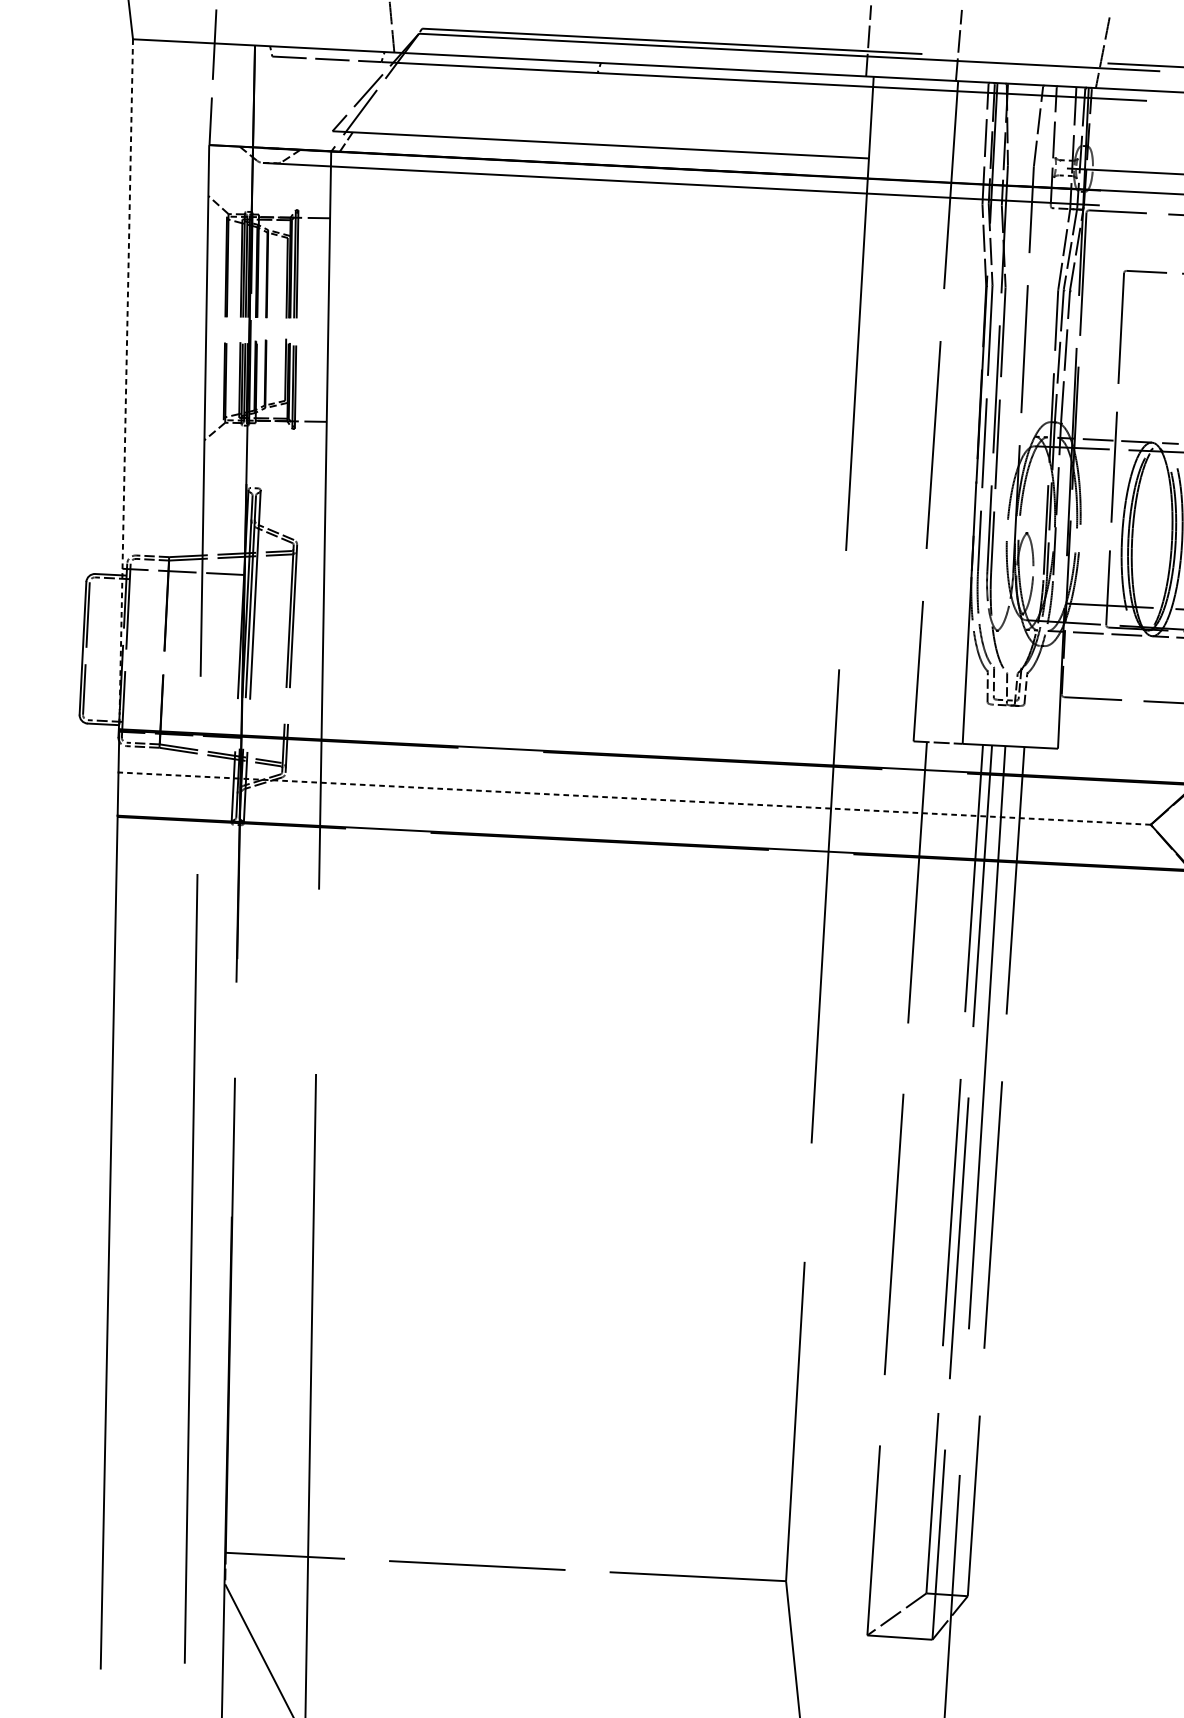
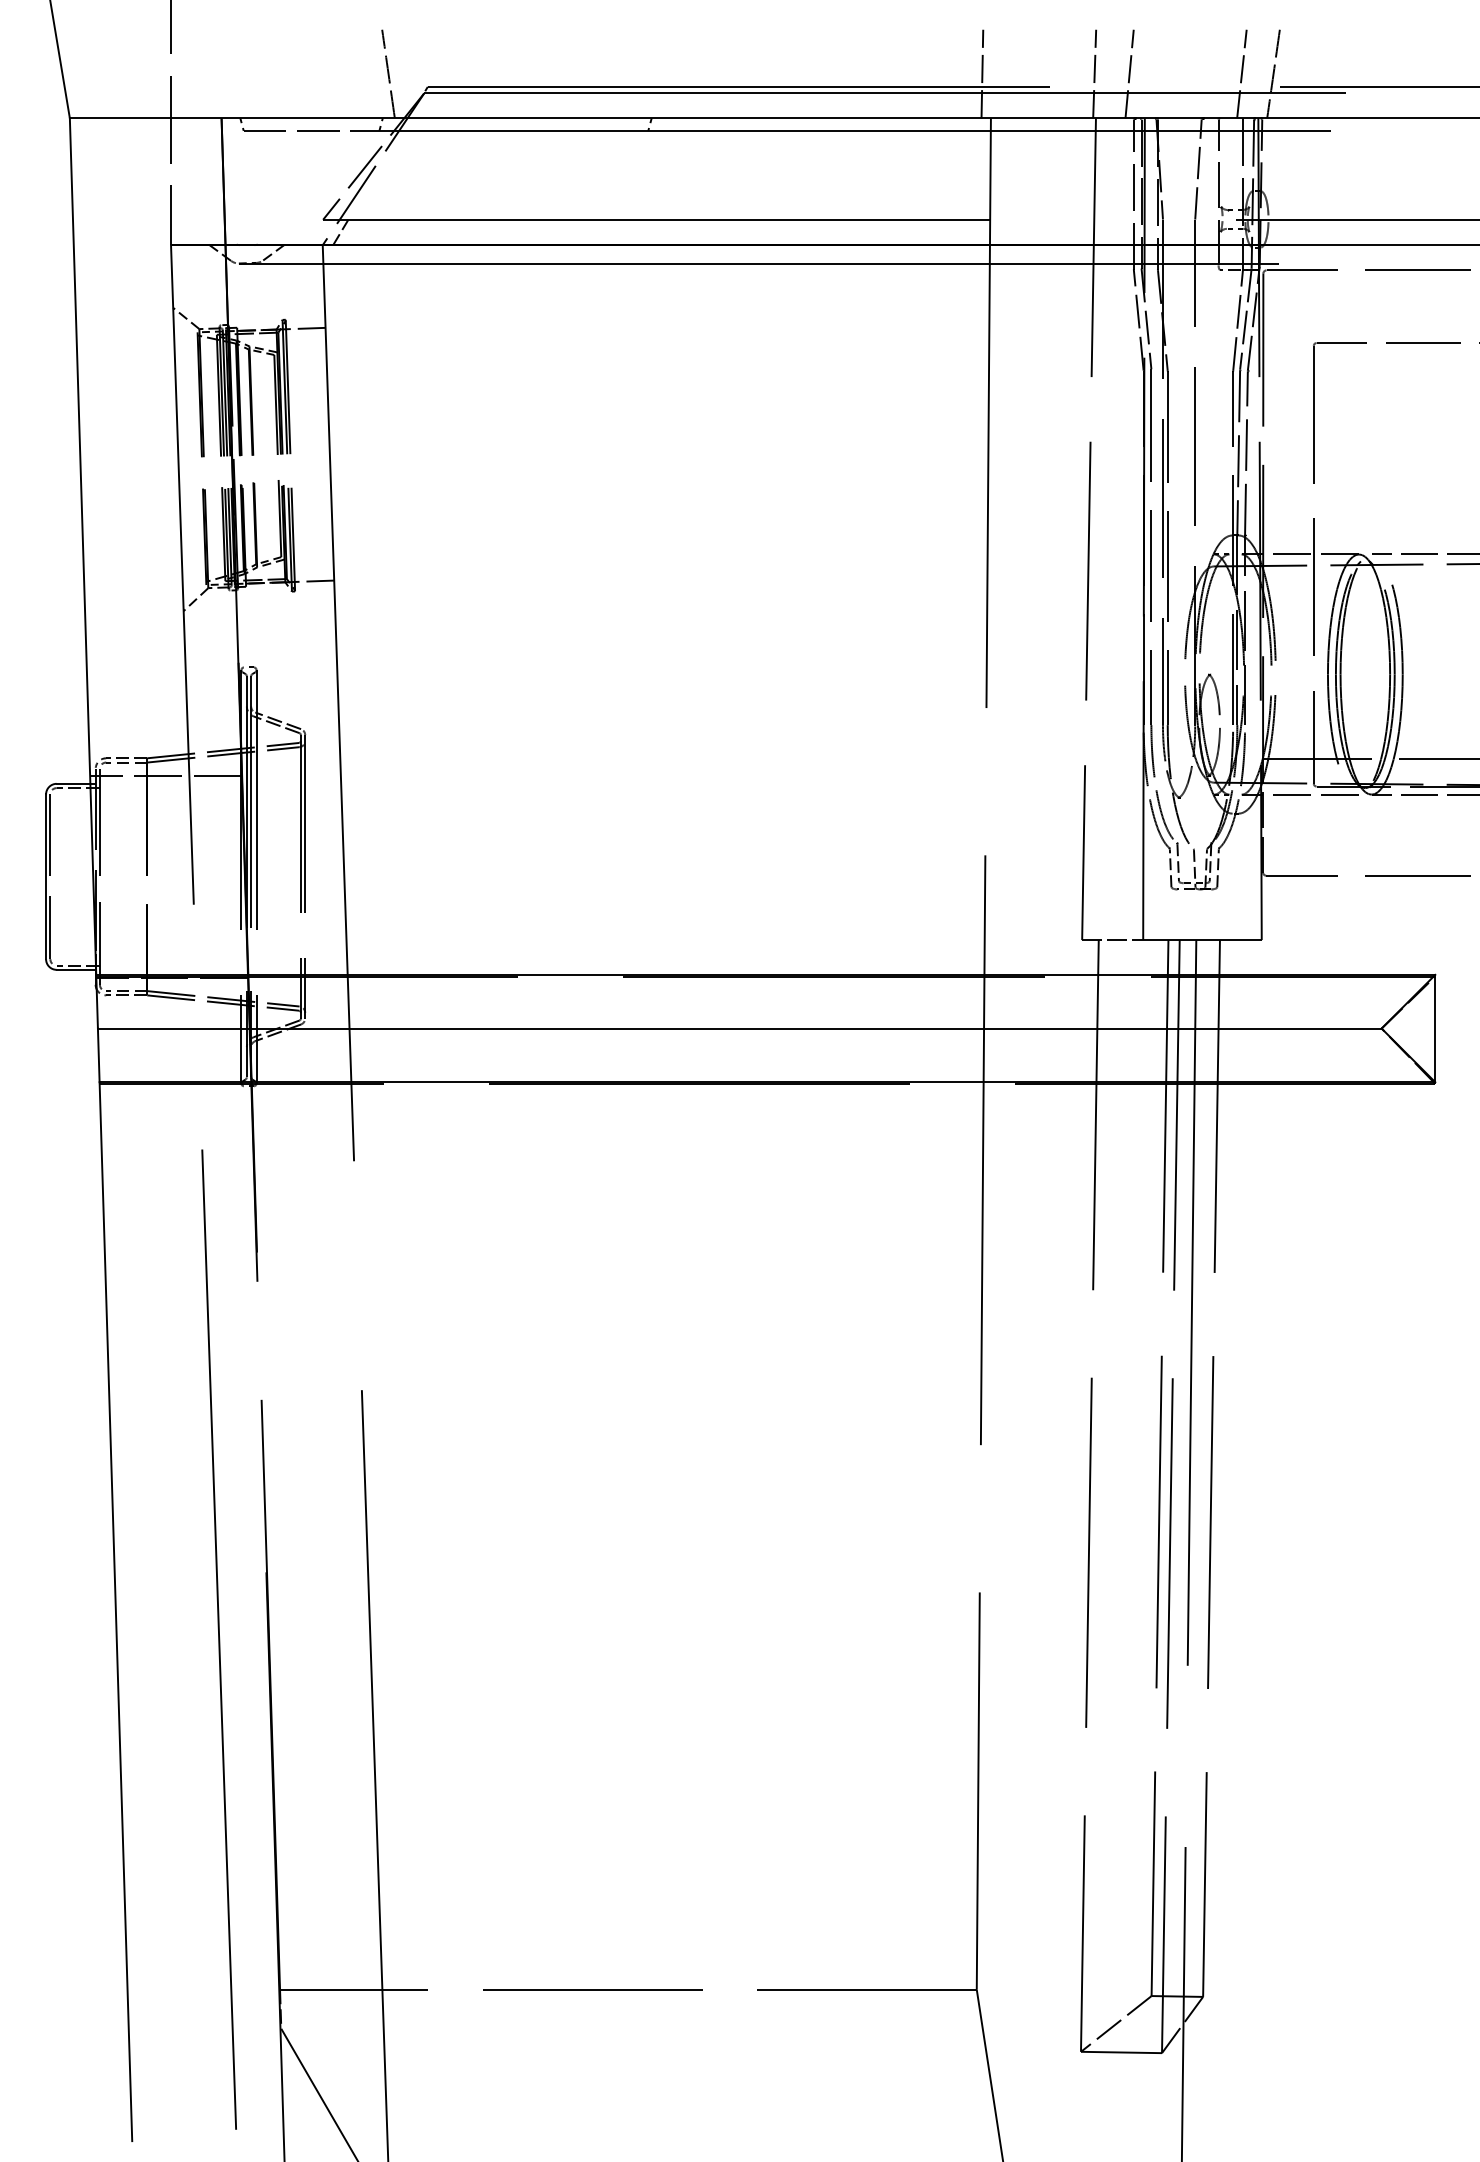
line: (986, 46) -> (1129, 73), added
line: (1077, 51) -> (1241, 73), added
line: (126, 384) -> (83, 546), dashed -> solid
line: (634, 798) -> (739, 1028), dashed -> solid

